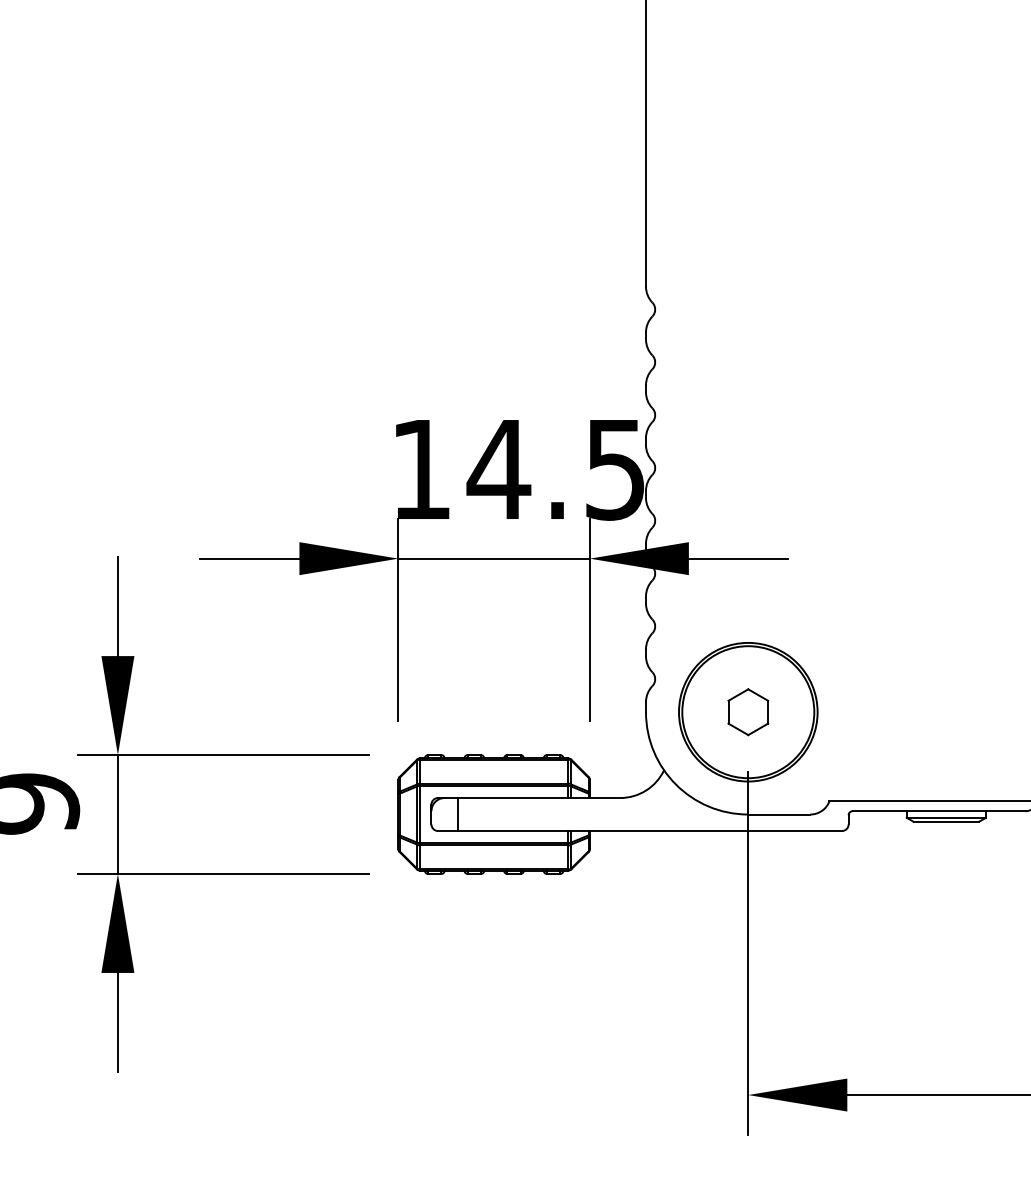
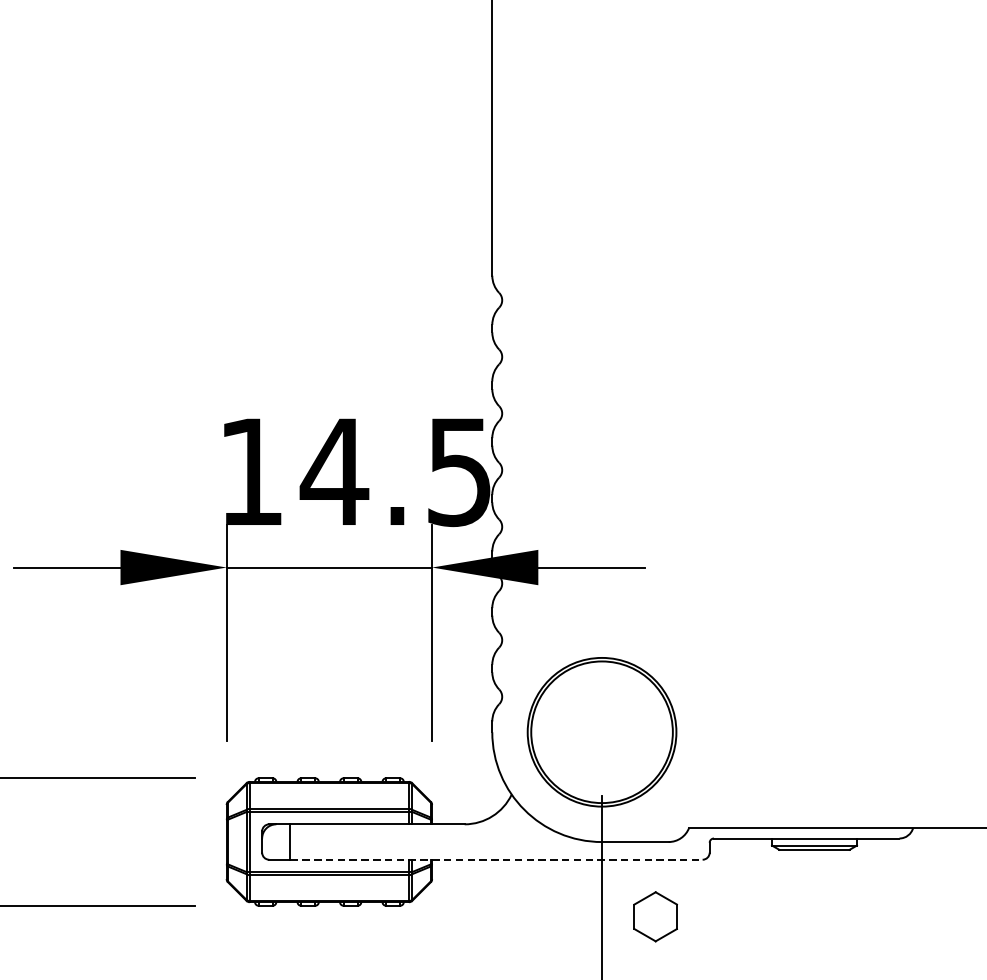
part: (748, 712) -> (655, 917), moved
line: (650, 831) -> (497, 860), solid -> dashed

